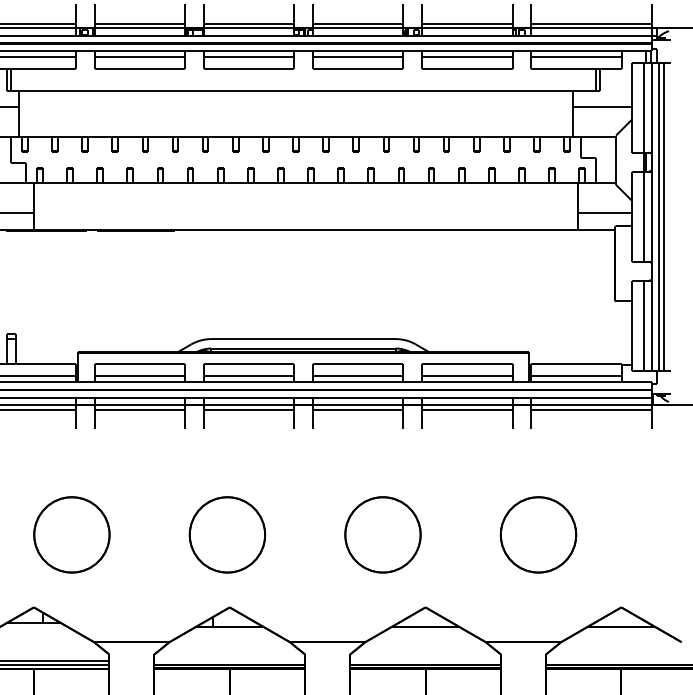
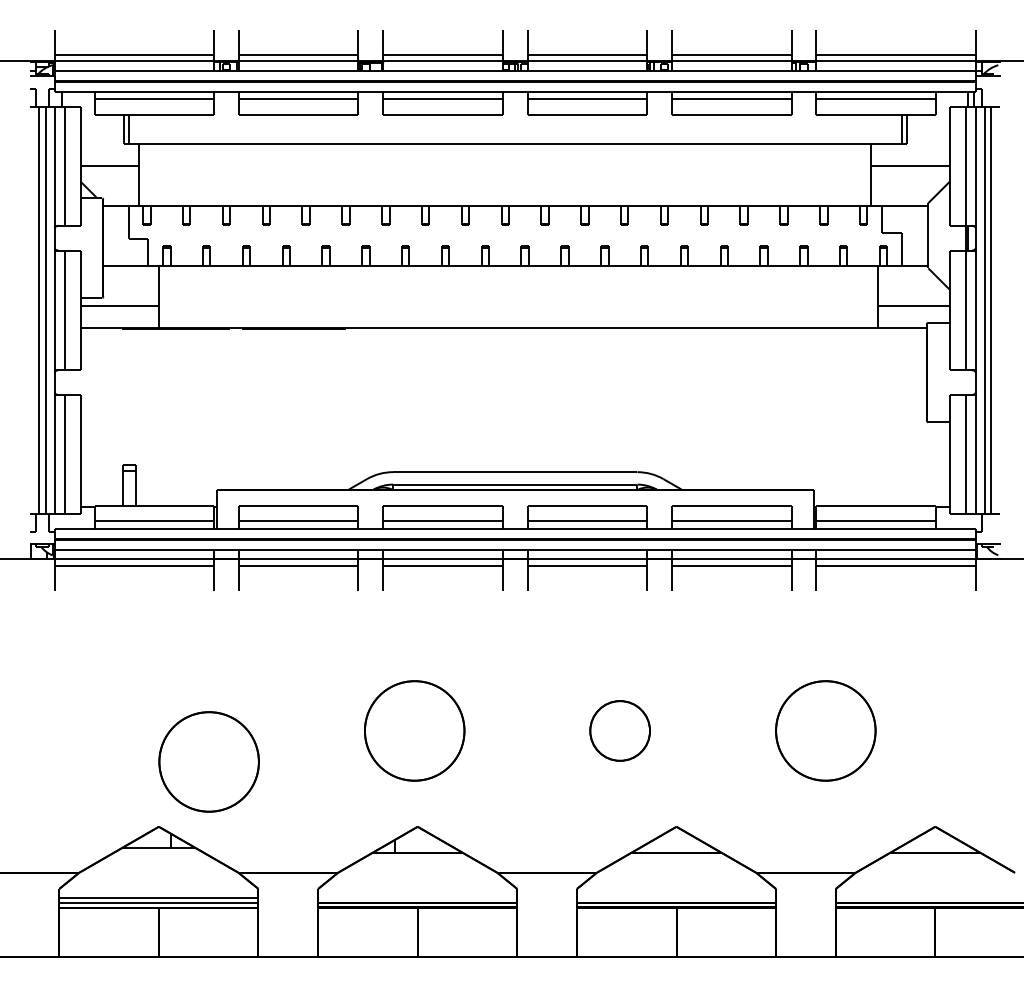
part: (71, 534) -> (208, 761), moved
part: (382, 534) -> (619, 730), size x0.6

